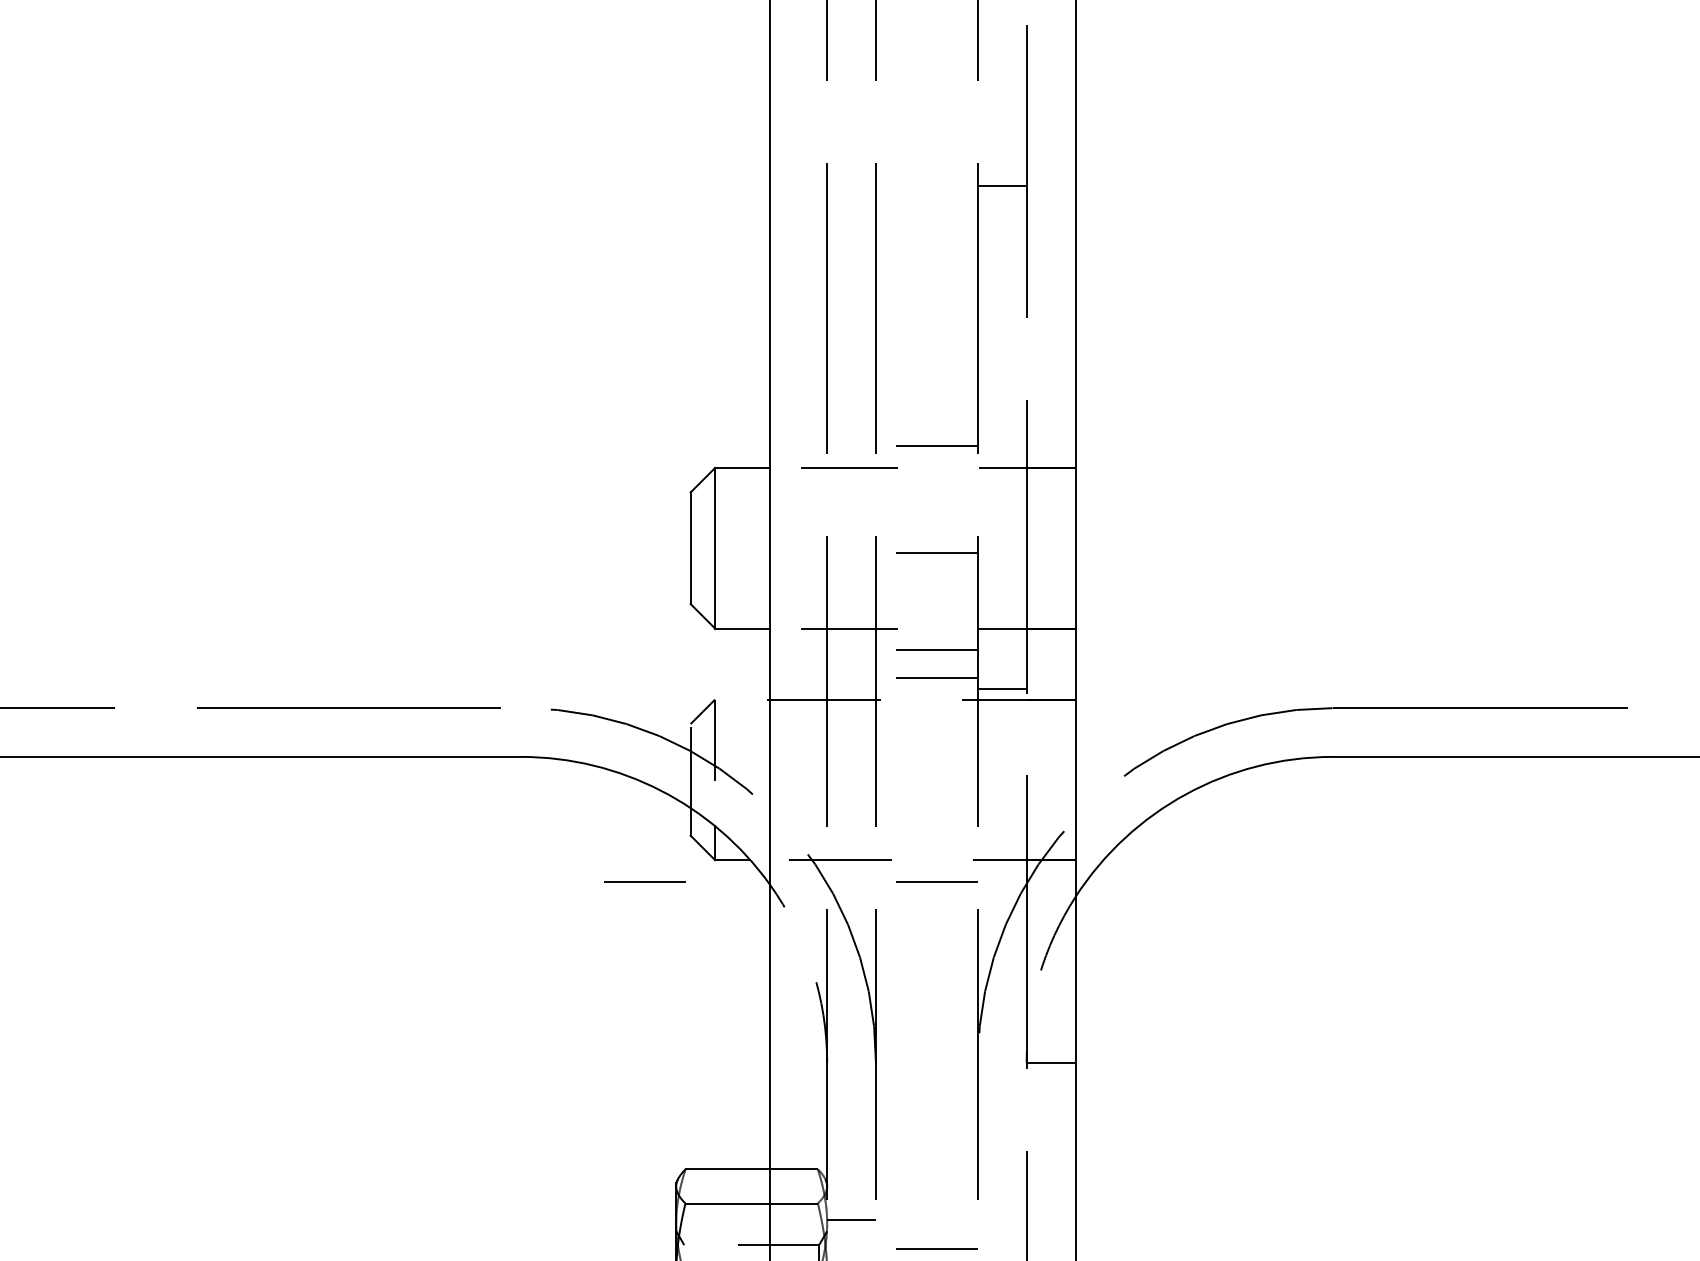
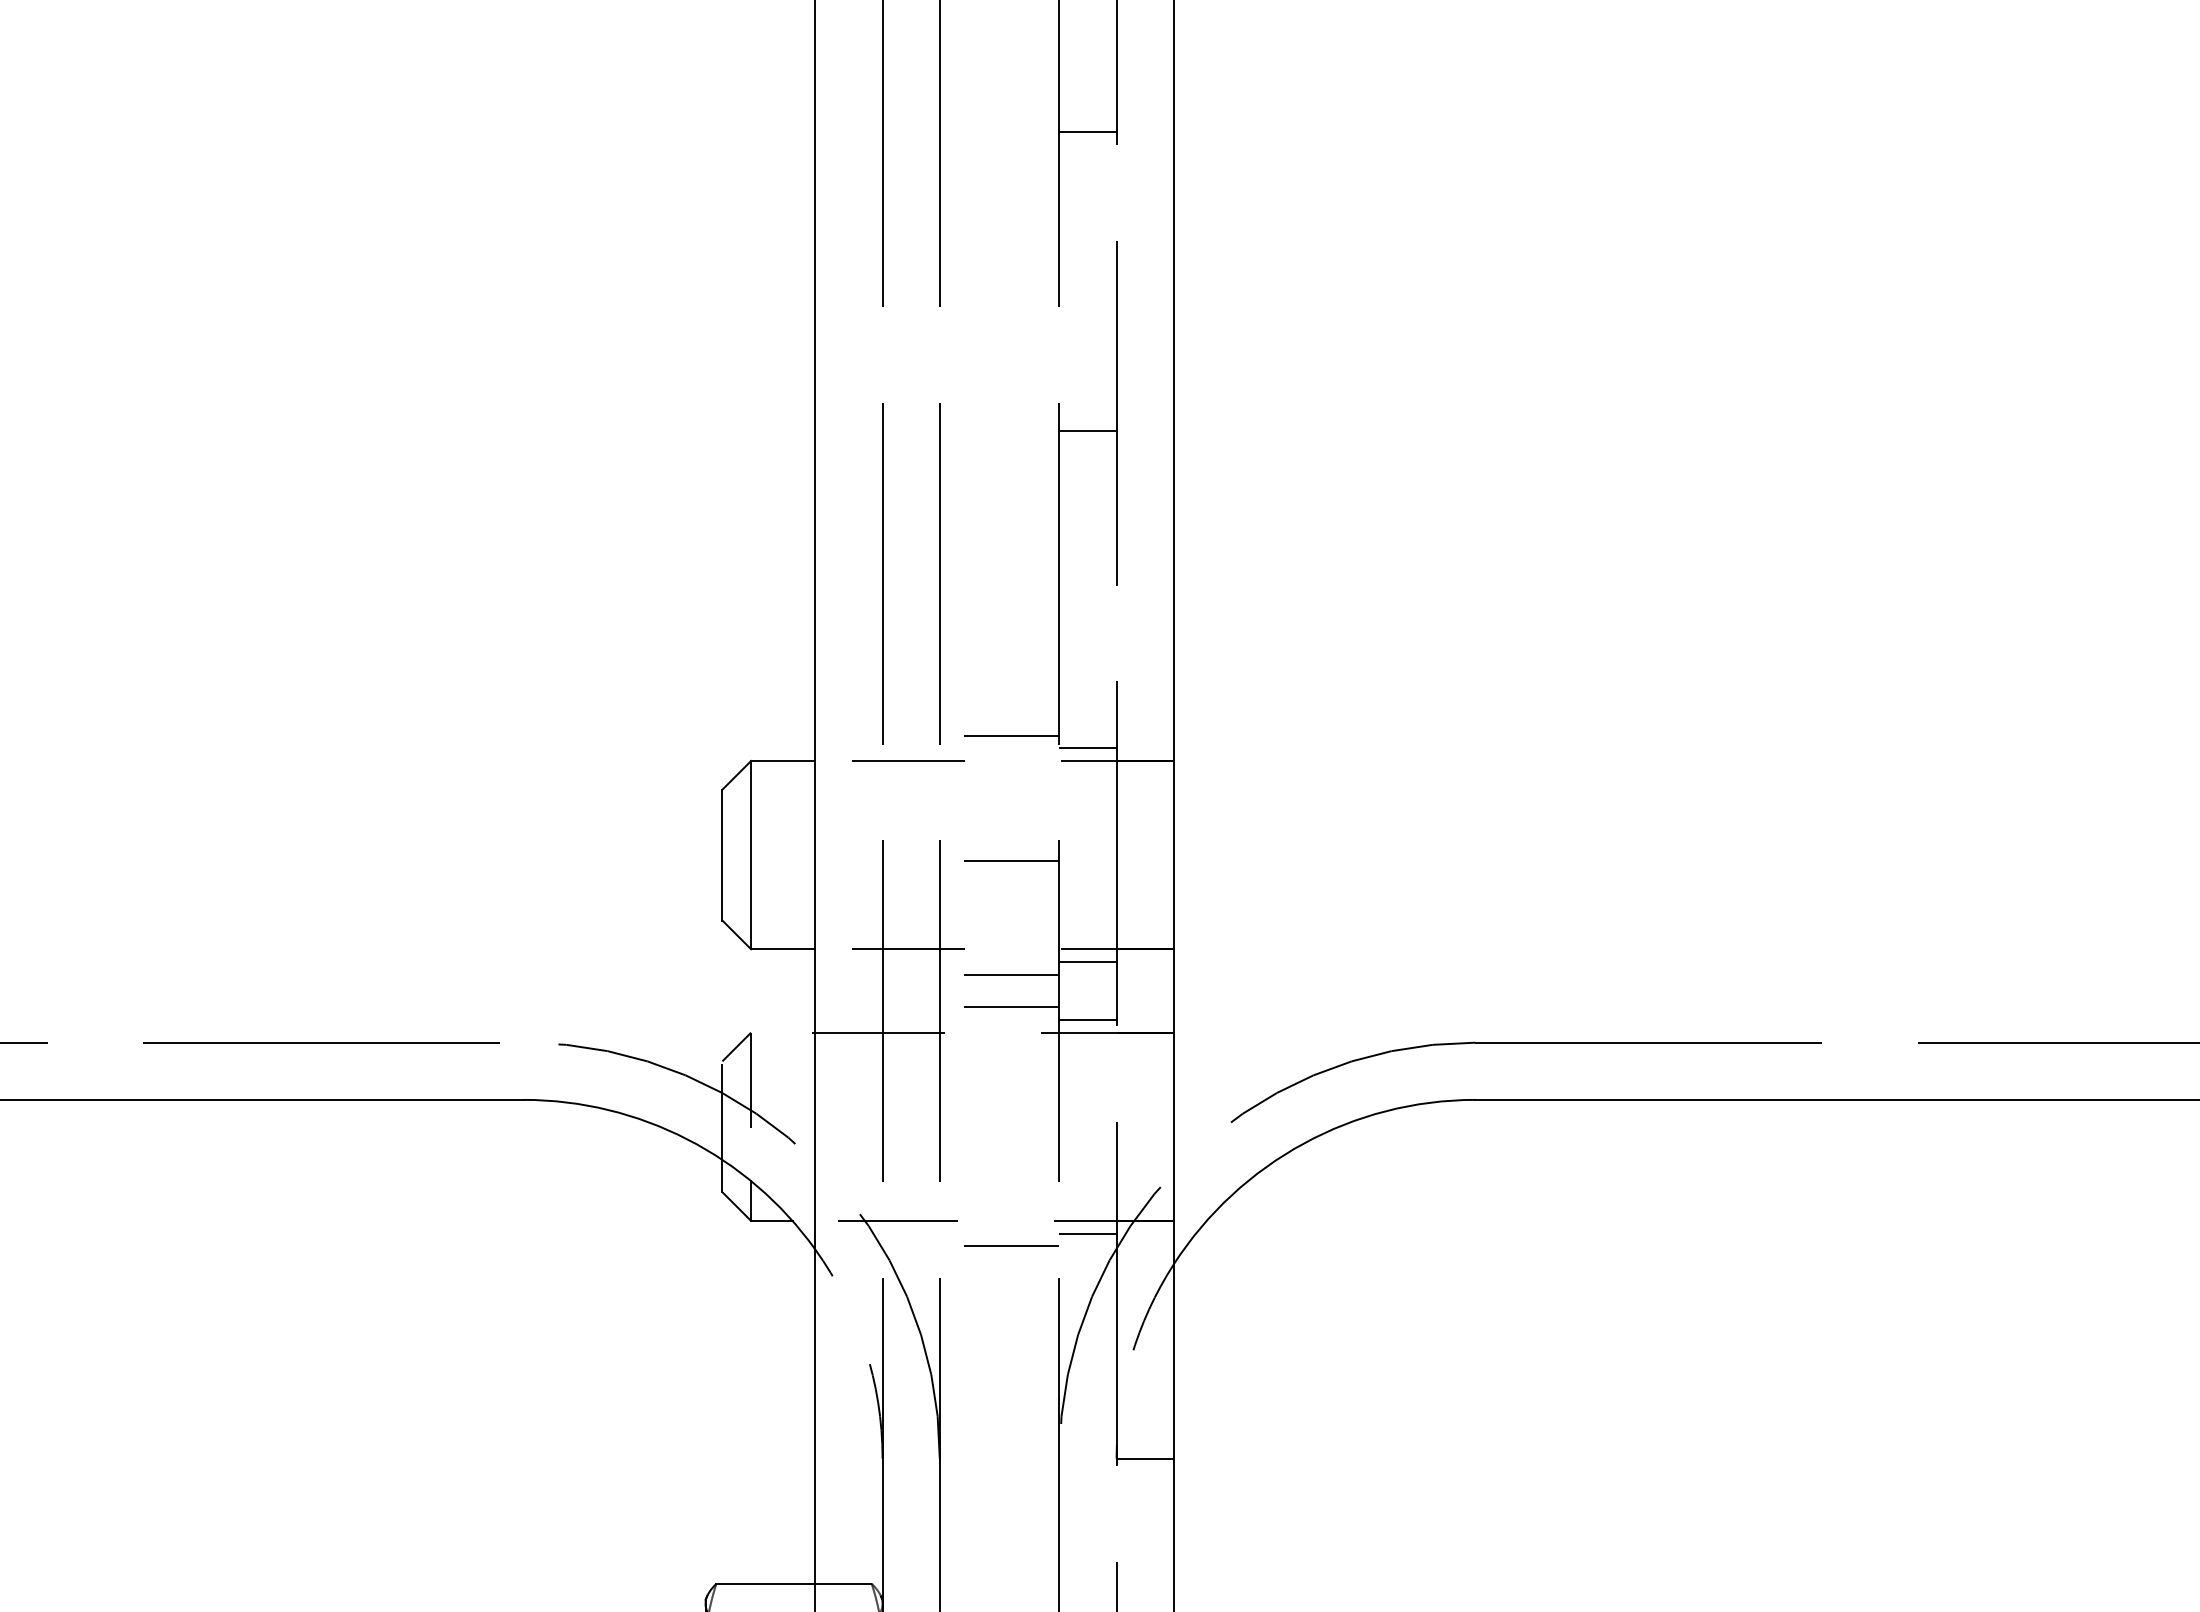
line: (1001, 456) -> (1087, 747), added
line: (1001, 639) -> (1087, 962), added
line: (1001, 870) -> (1087, 1233), added
line: (644, 881) -> (668, 1245), removed

